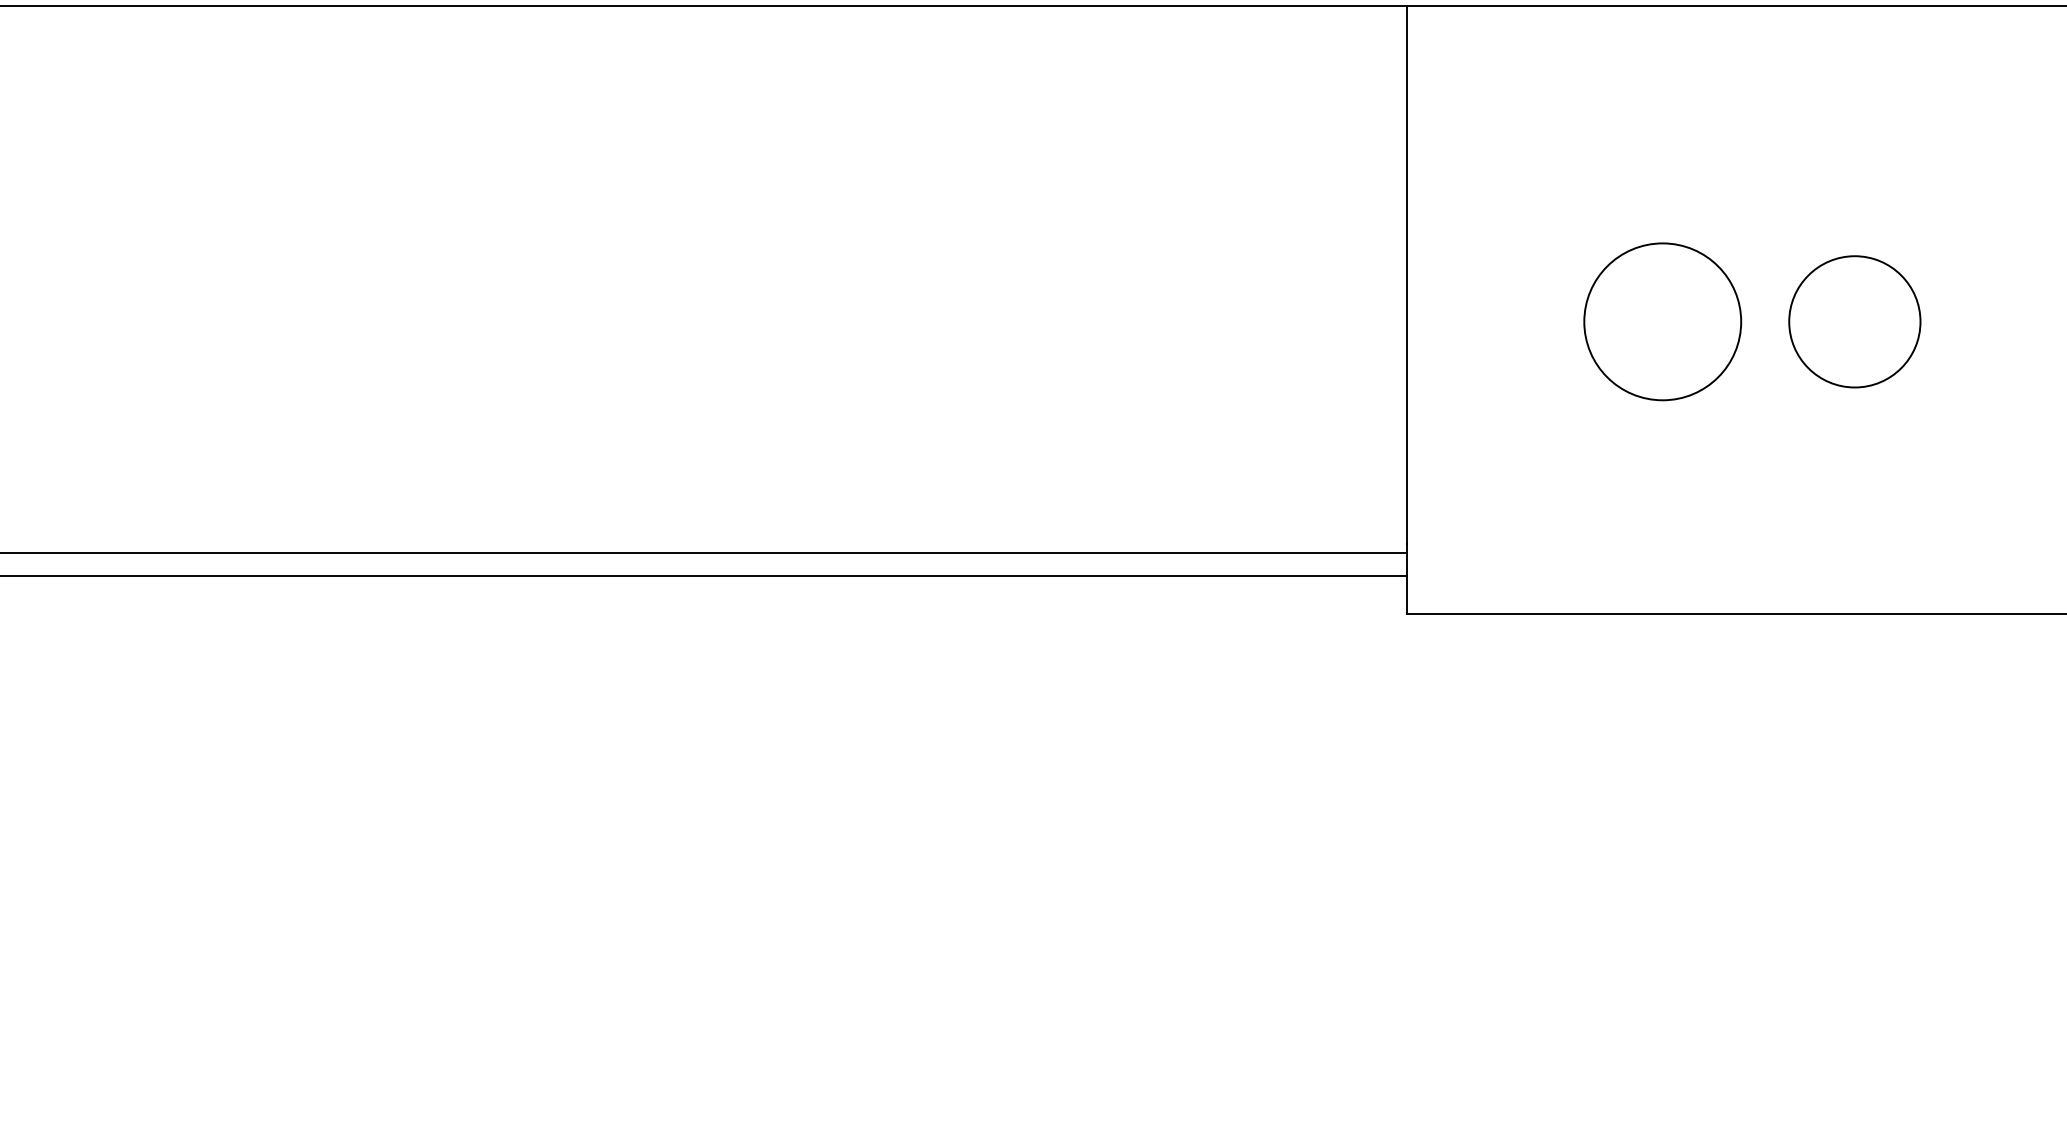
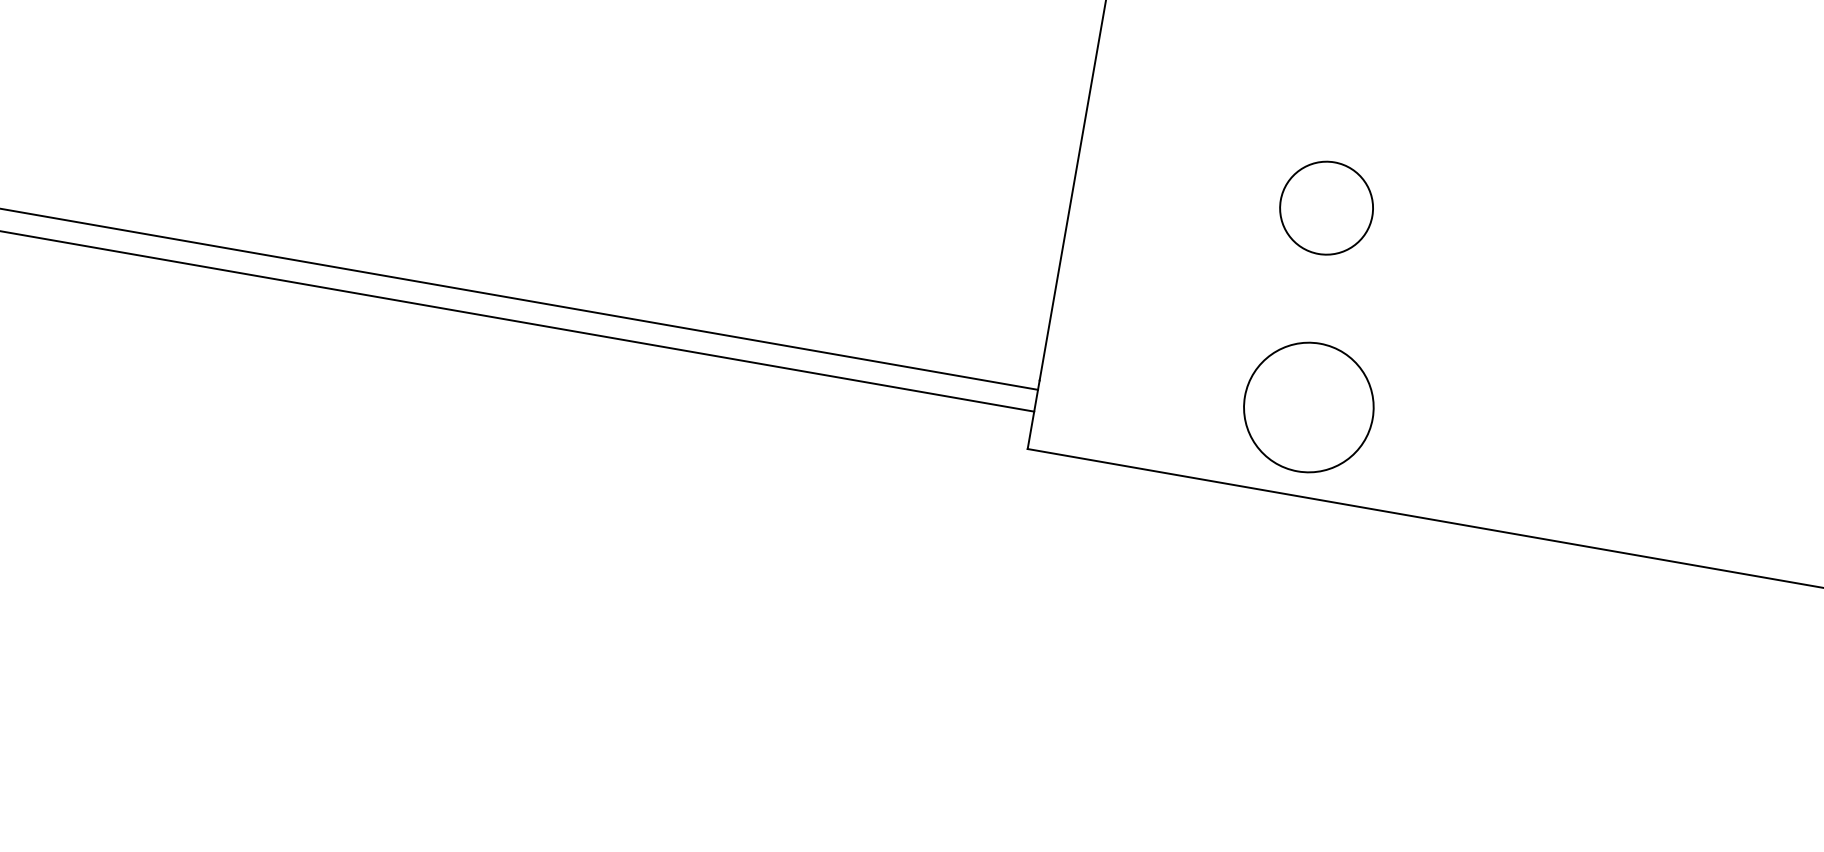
circle: (1662, 321) -> (1326, 207), size x0.6
circle: (1854, 321) -> (1308, 407), moved

